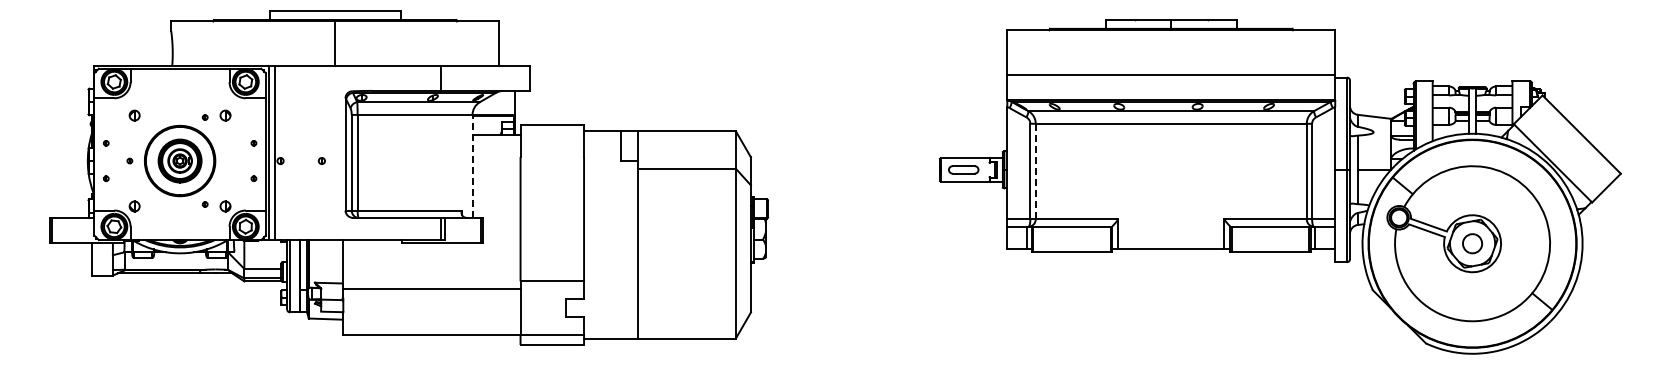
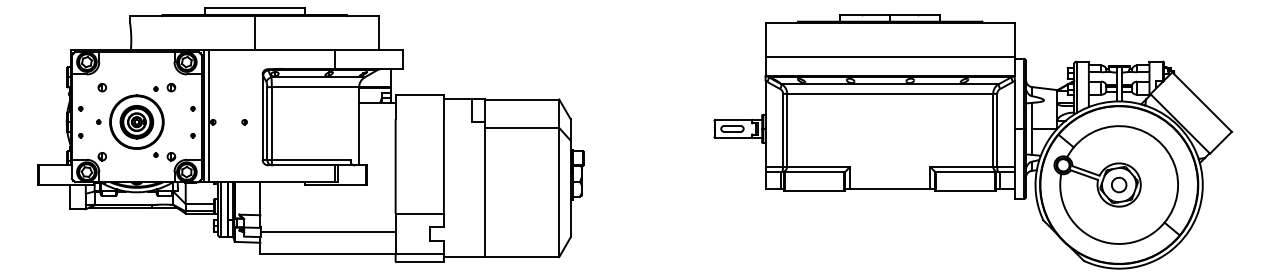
line: (472, 165) -> (359, 125), dashed -> solid
line: (1035, 171) -> (787, 130), dashed -> solid
line: (431, 289) -> (327, 231), moved

